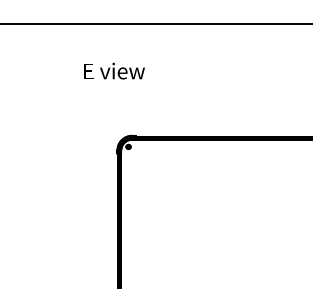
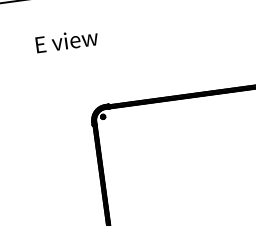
text: (114, 70) -> (66, 40), moved

